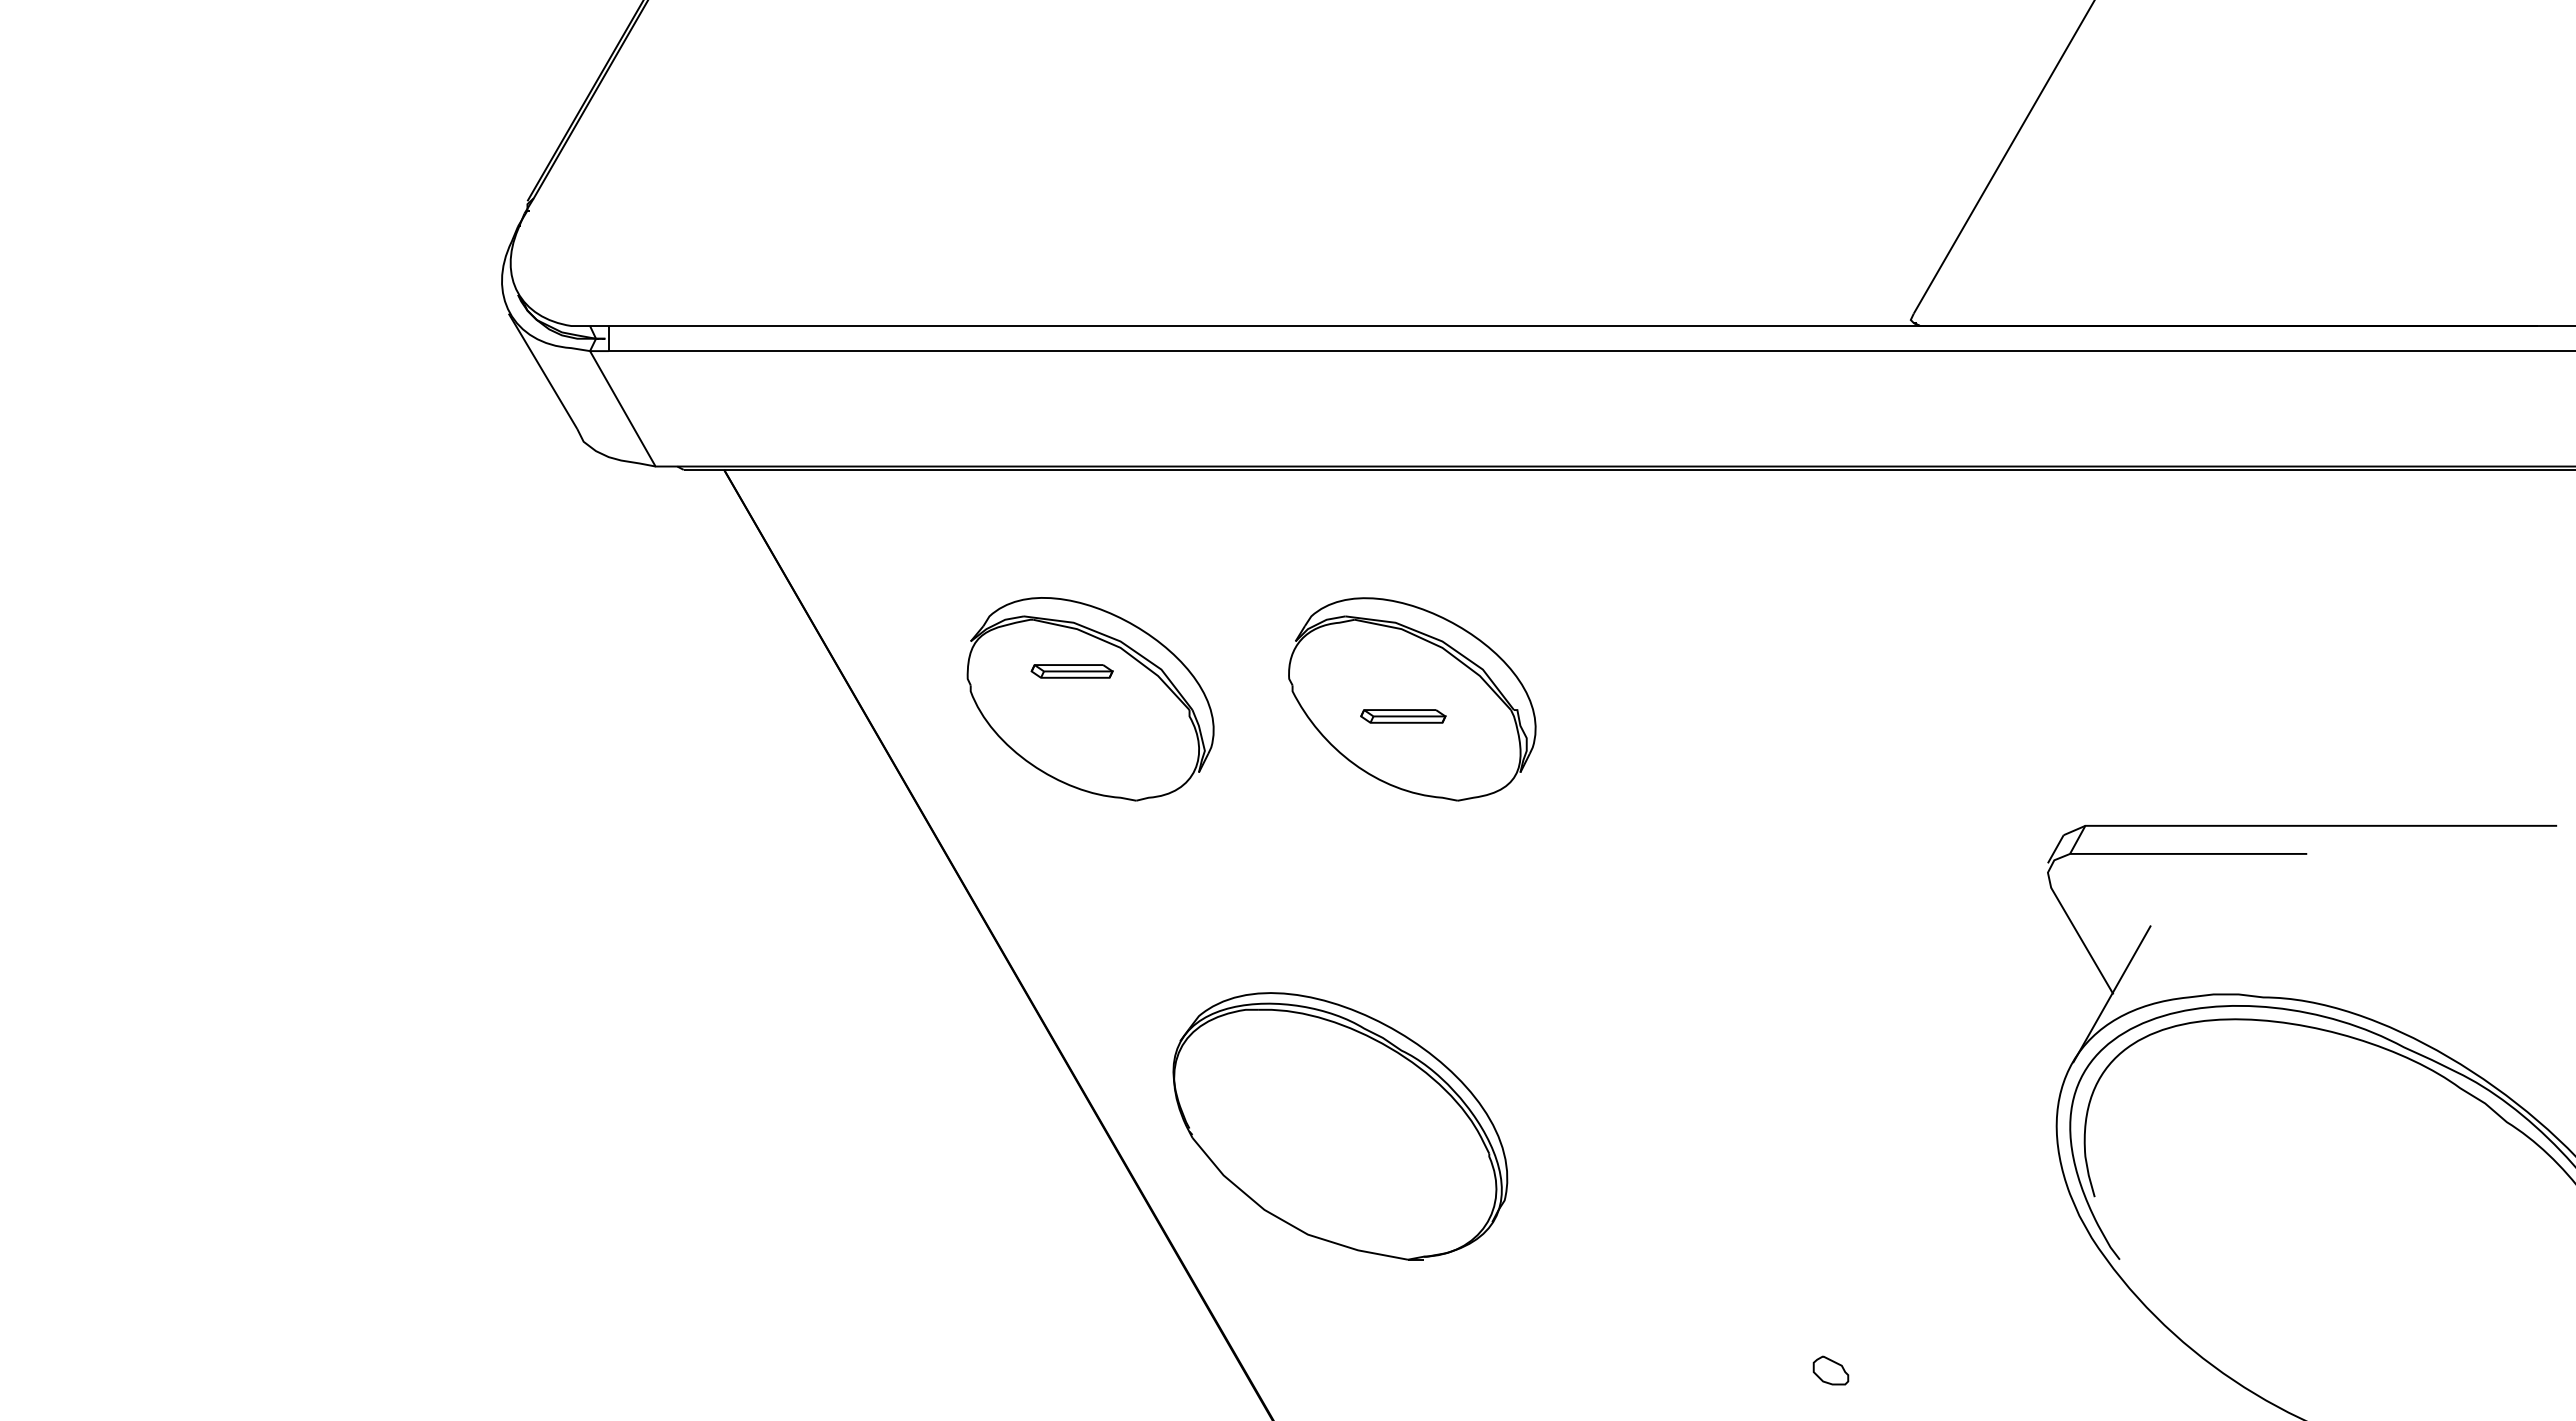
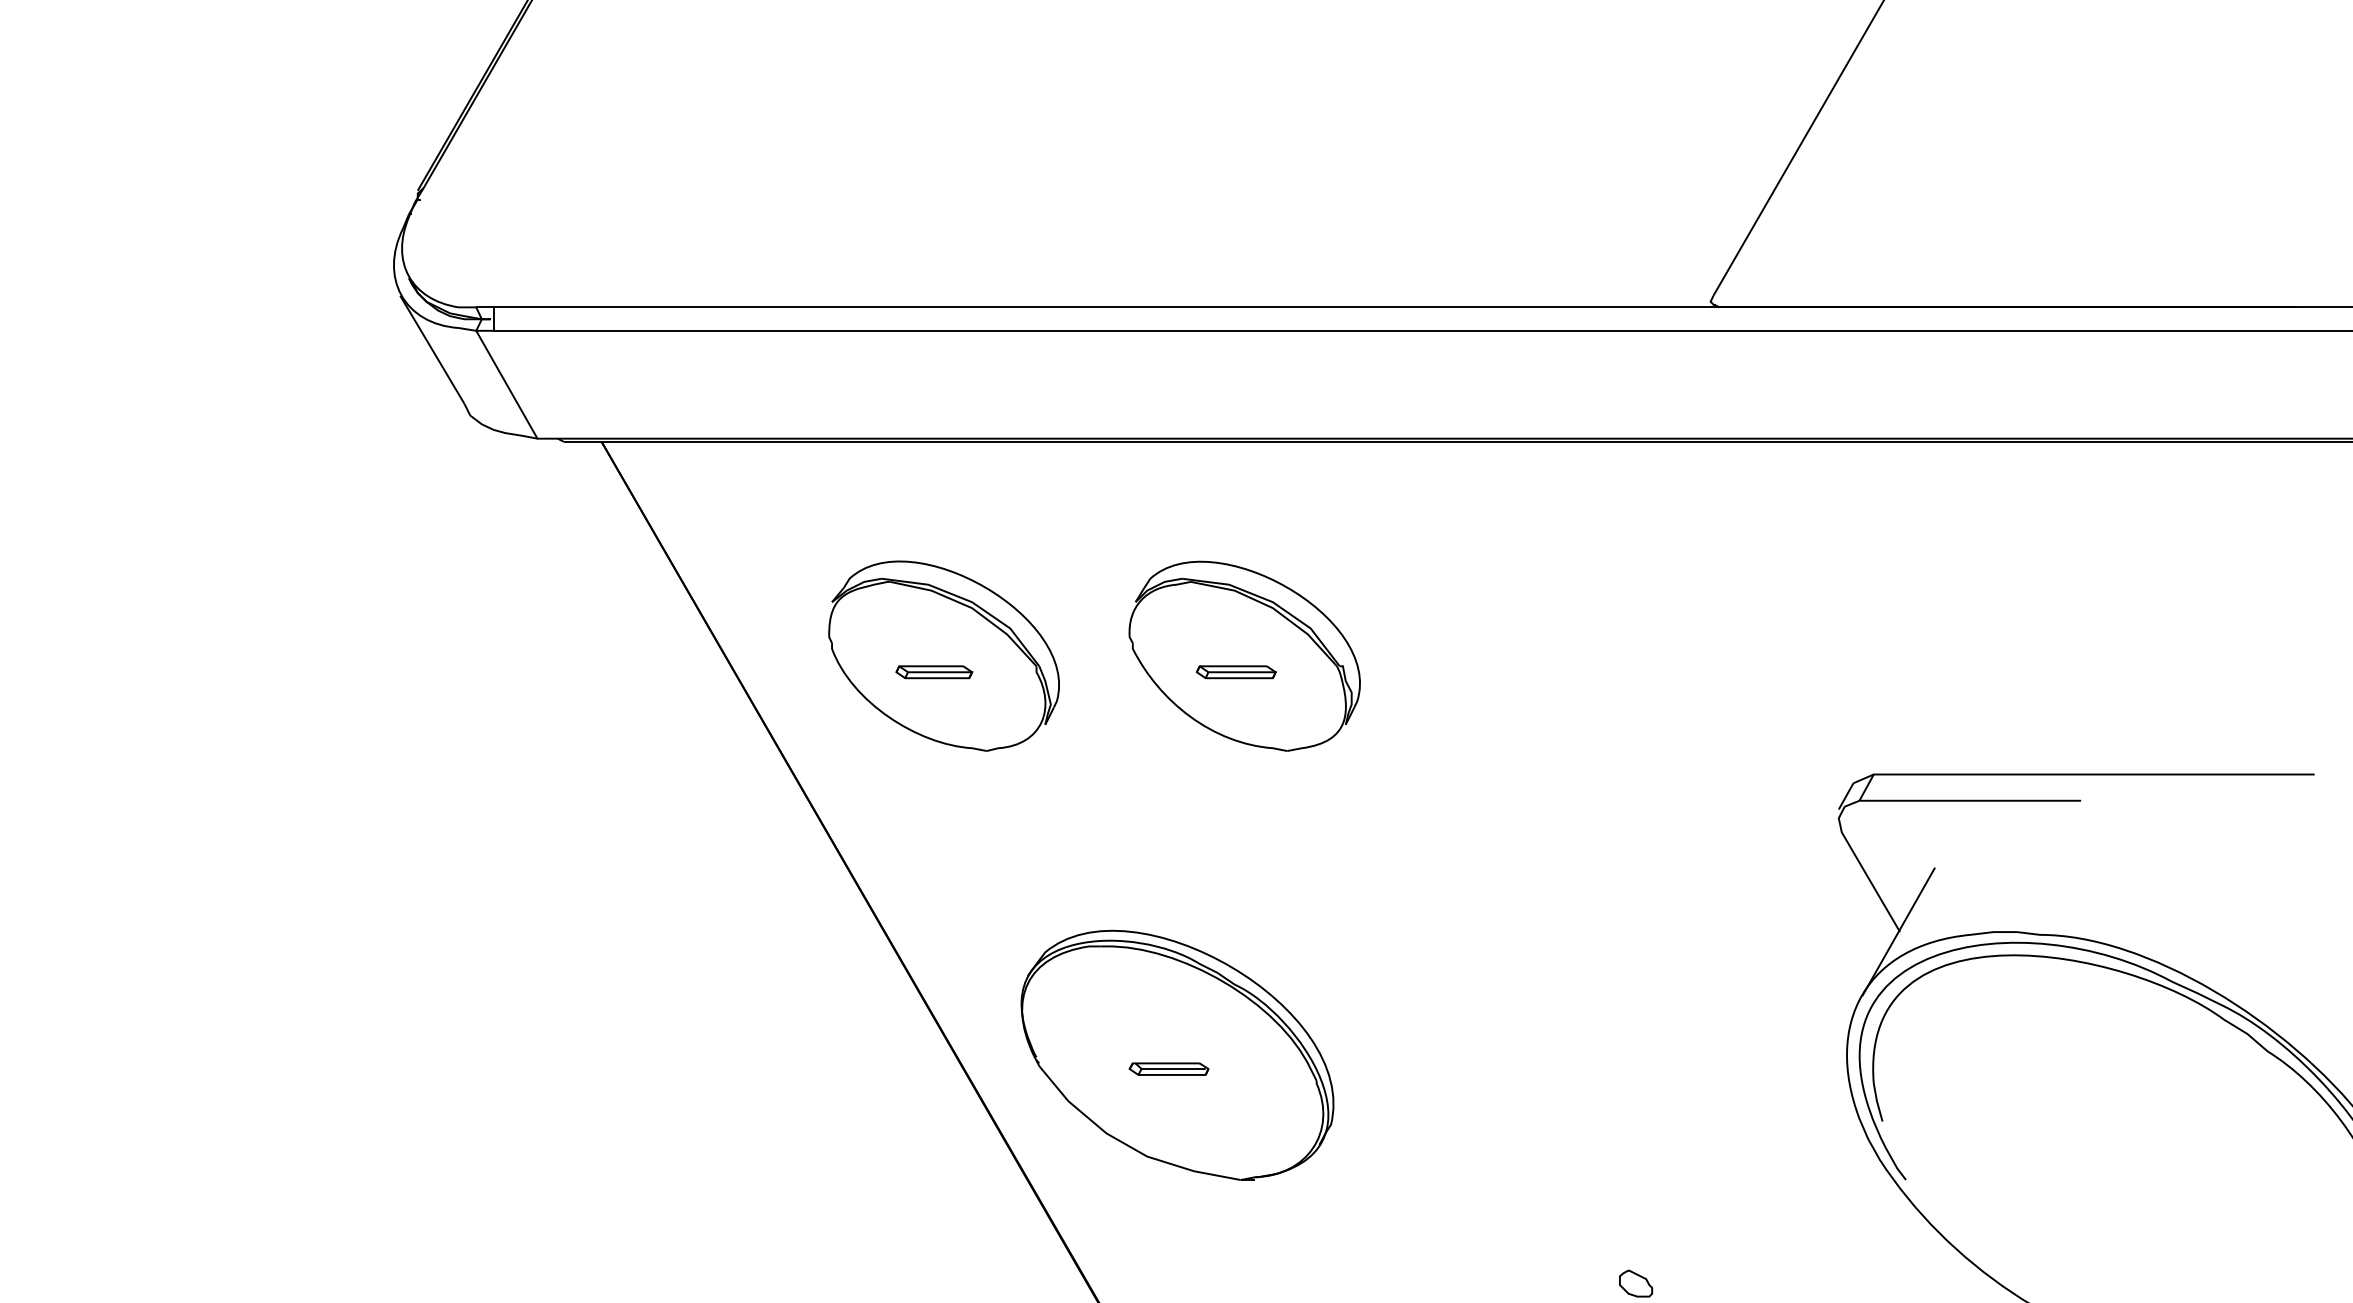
part: (1071, 671) -> (933, 672), moved
part: (1331, 1141) -> (1169, 1069), added

